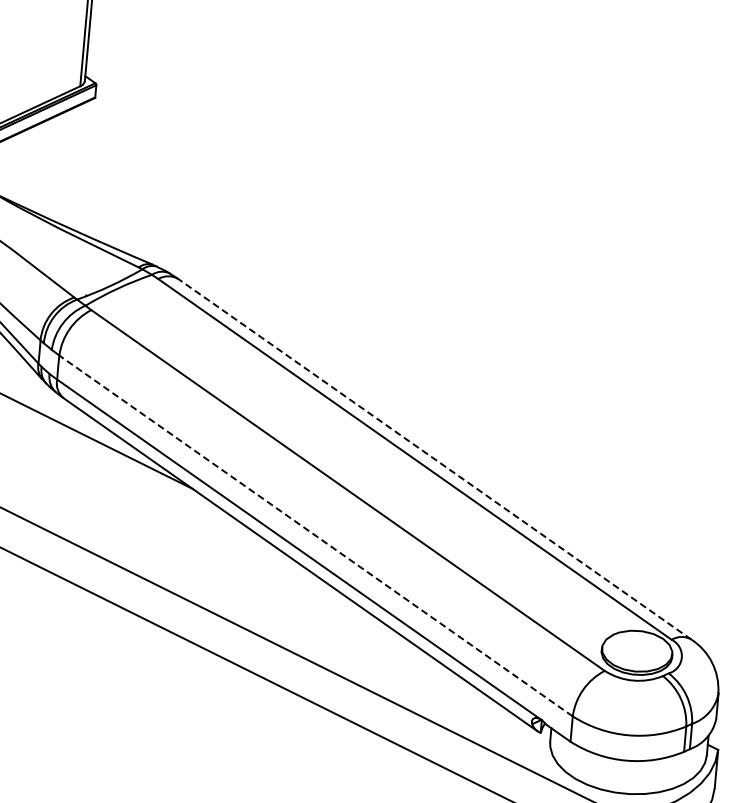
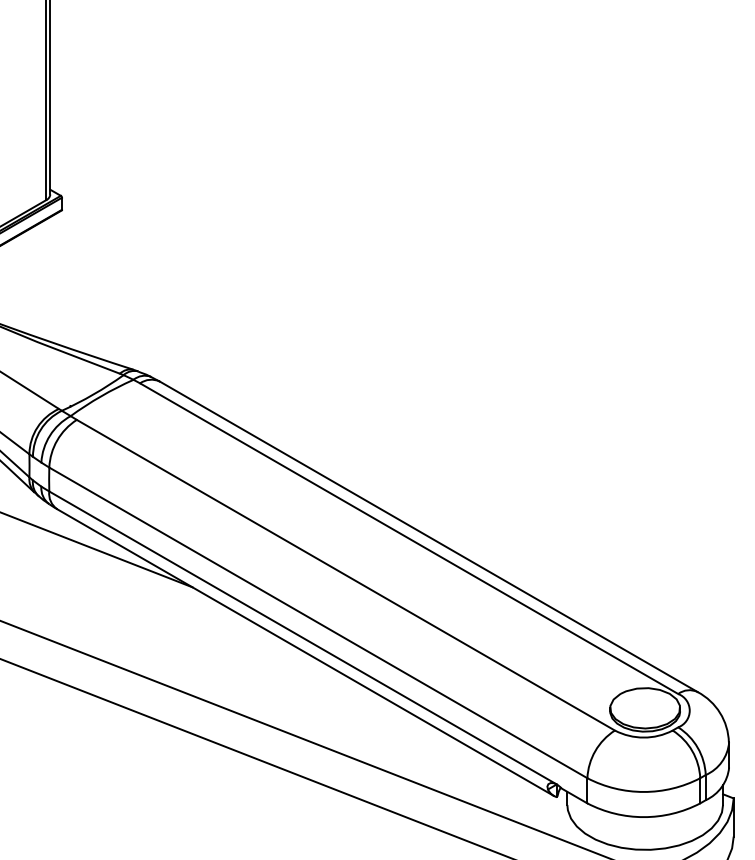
line: (434, 458) -> (428, 536), dashed -> solid
line: (316, 535) -> (318, 622), dashed -> solid

